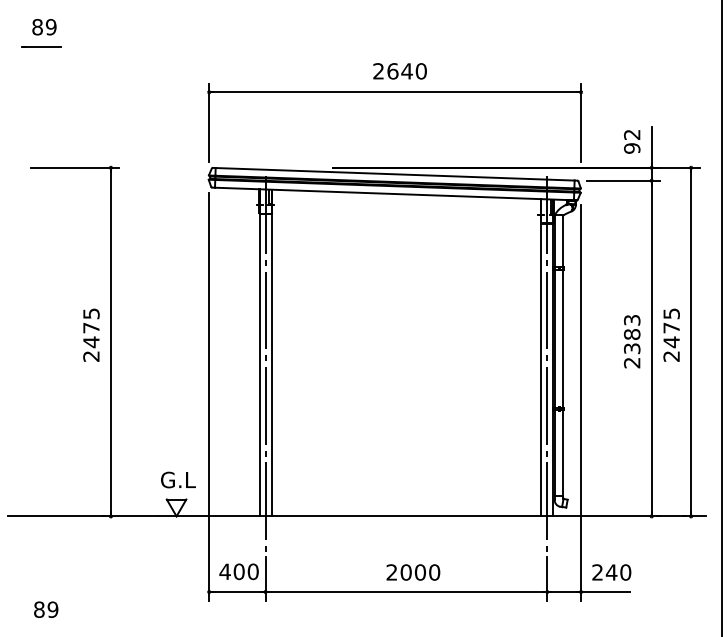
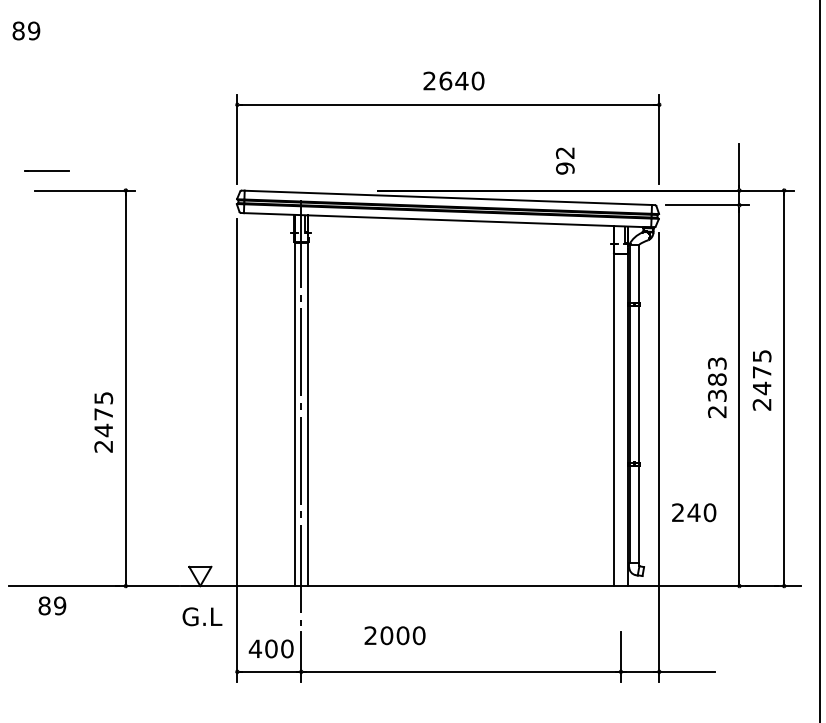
text: (44, 26) -> (26, 30), moved
line: (41, 46) -> (46, 170), moved
text: (632, 141) -> (565, 160), moved
text: (91, 335) -> (103, 422), moved
line: (546, 364) -> (620, 413), removed
text: (178, 479) -> (202, 616), moved
text: (412, 572) -> (394, 635), moved
text: (612, 572) -> (694, 512), moved
text: (46, 609) -> (52, 605), moved

